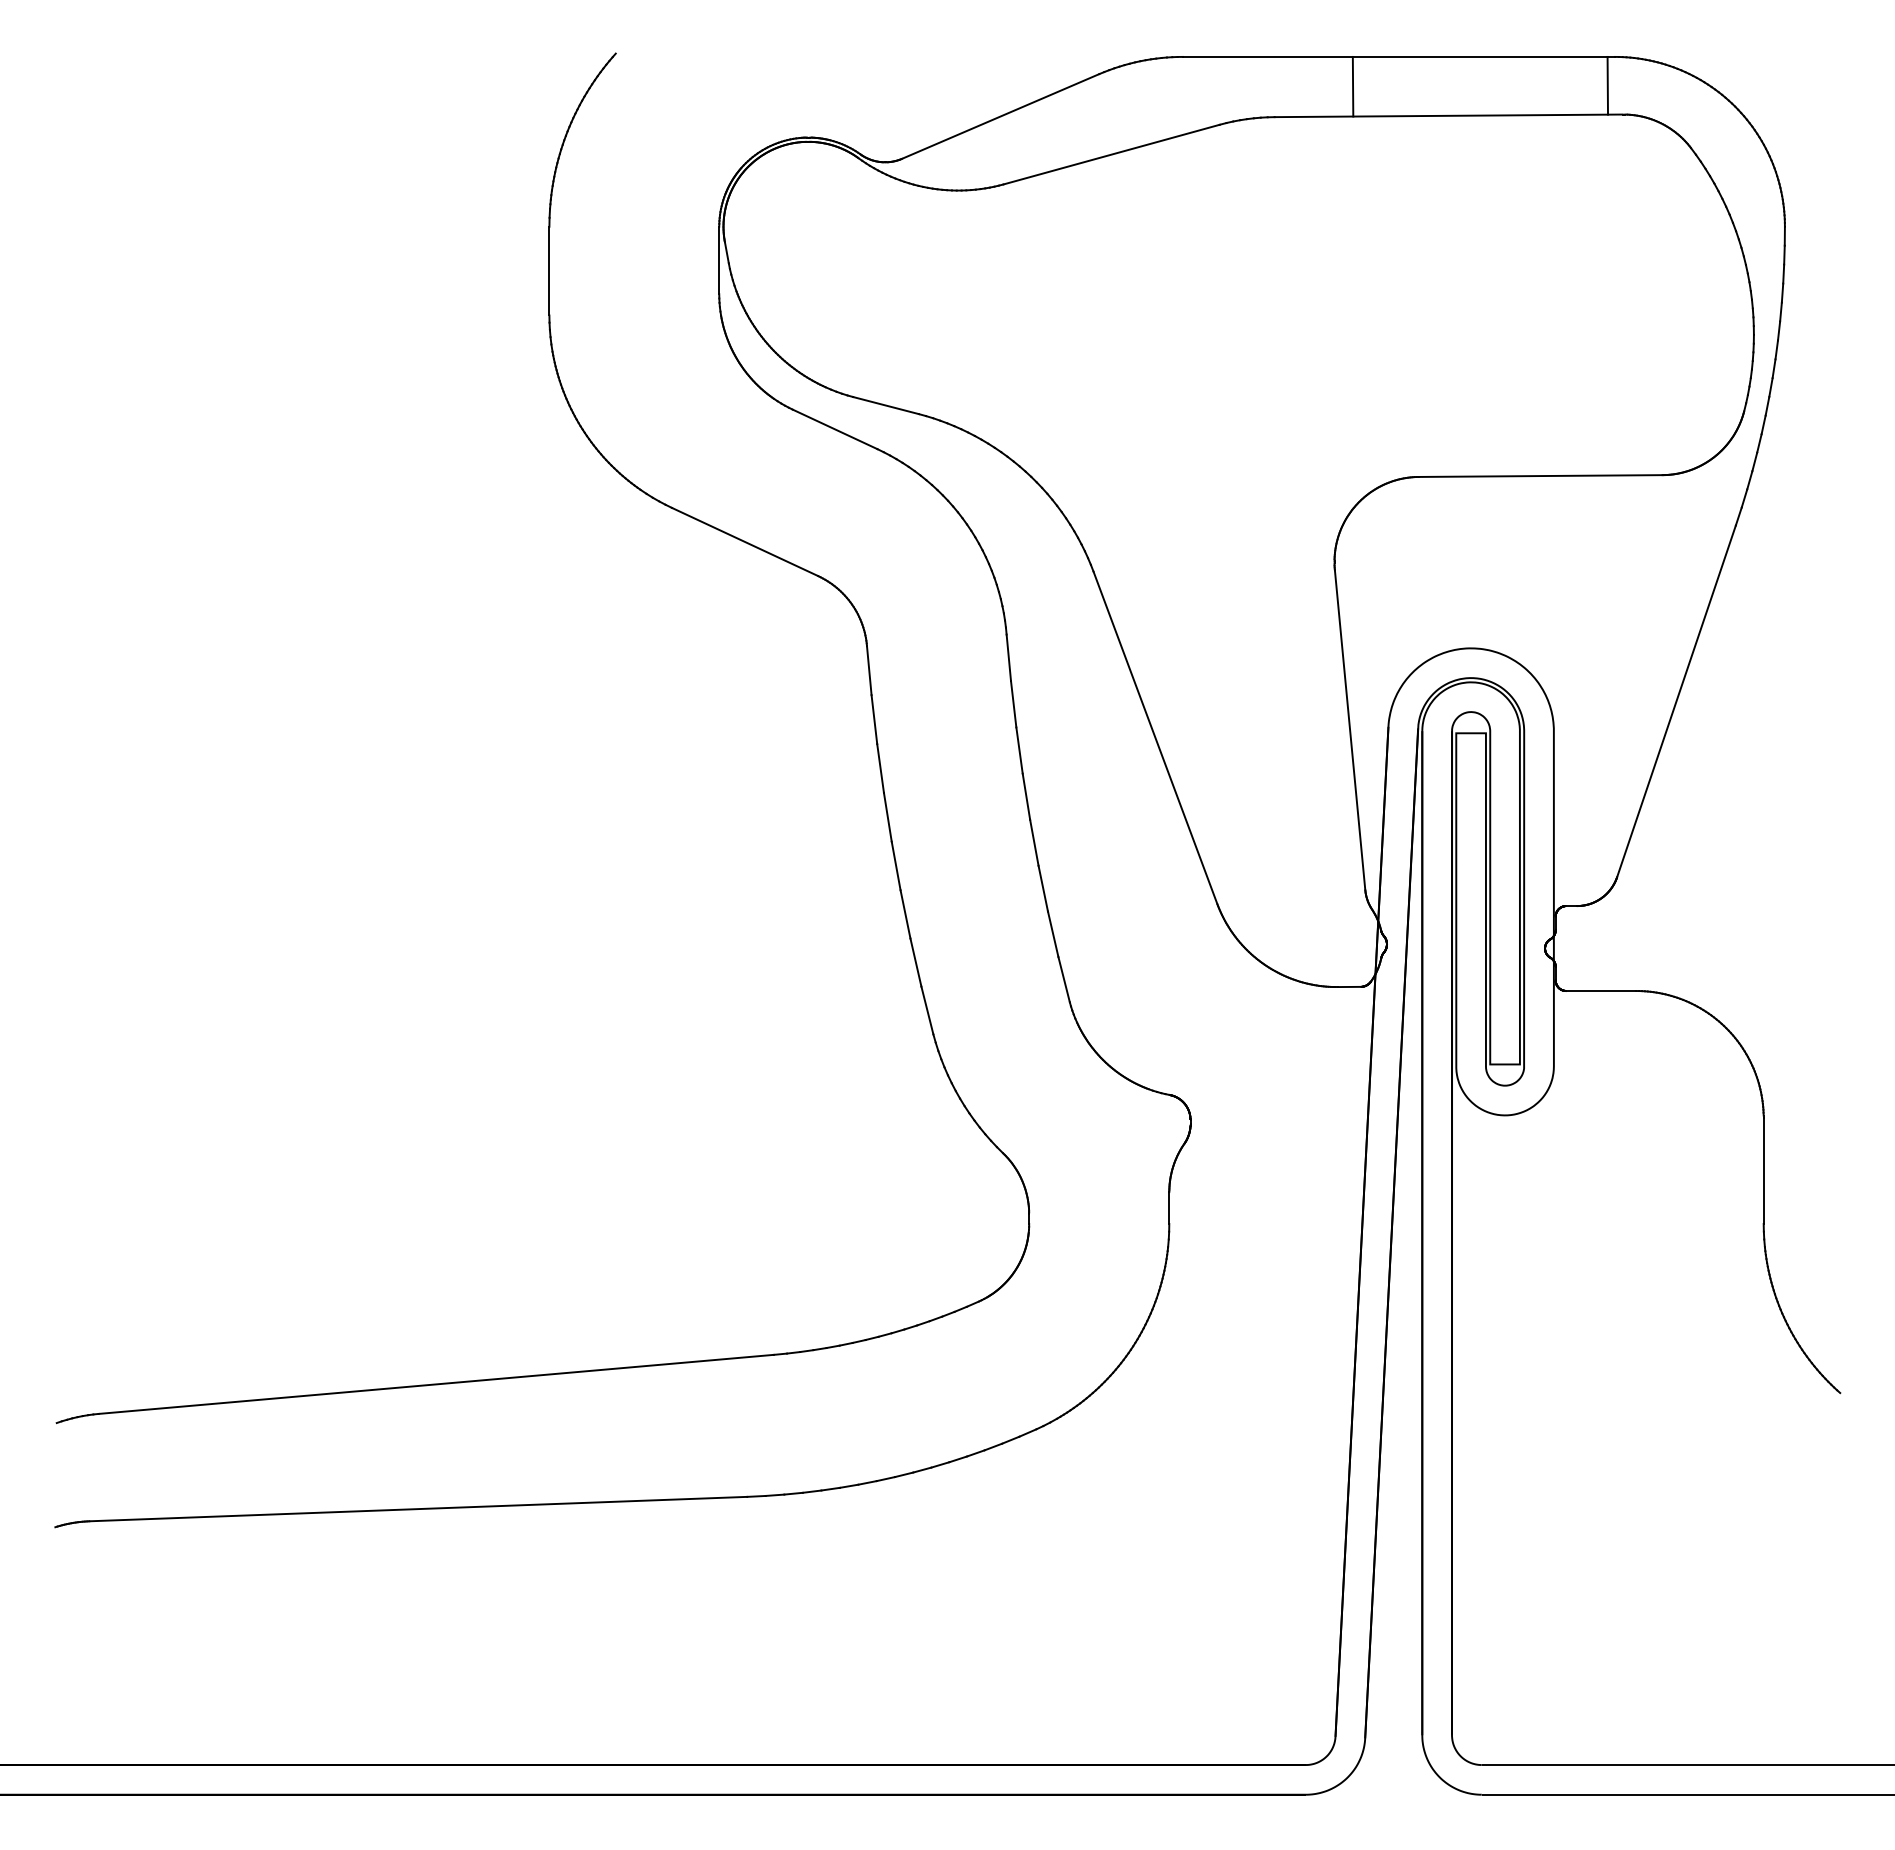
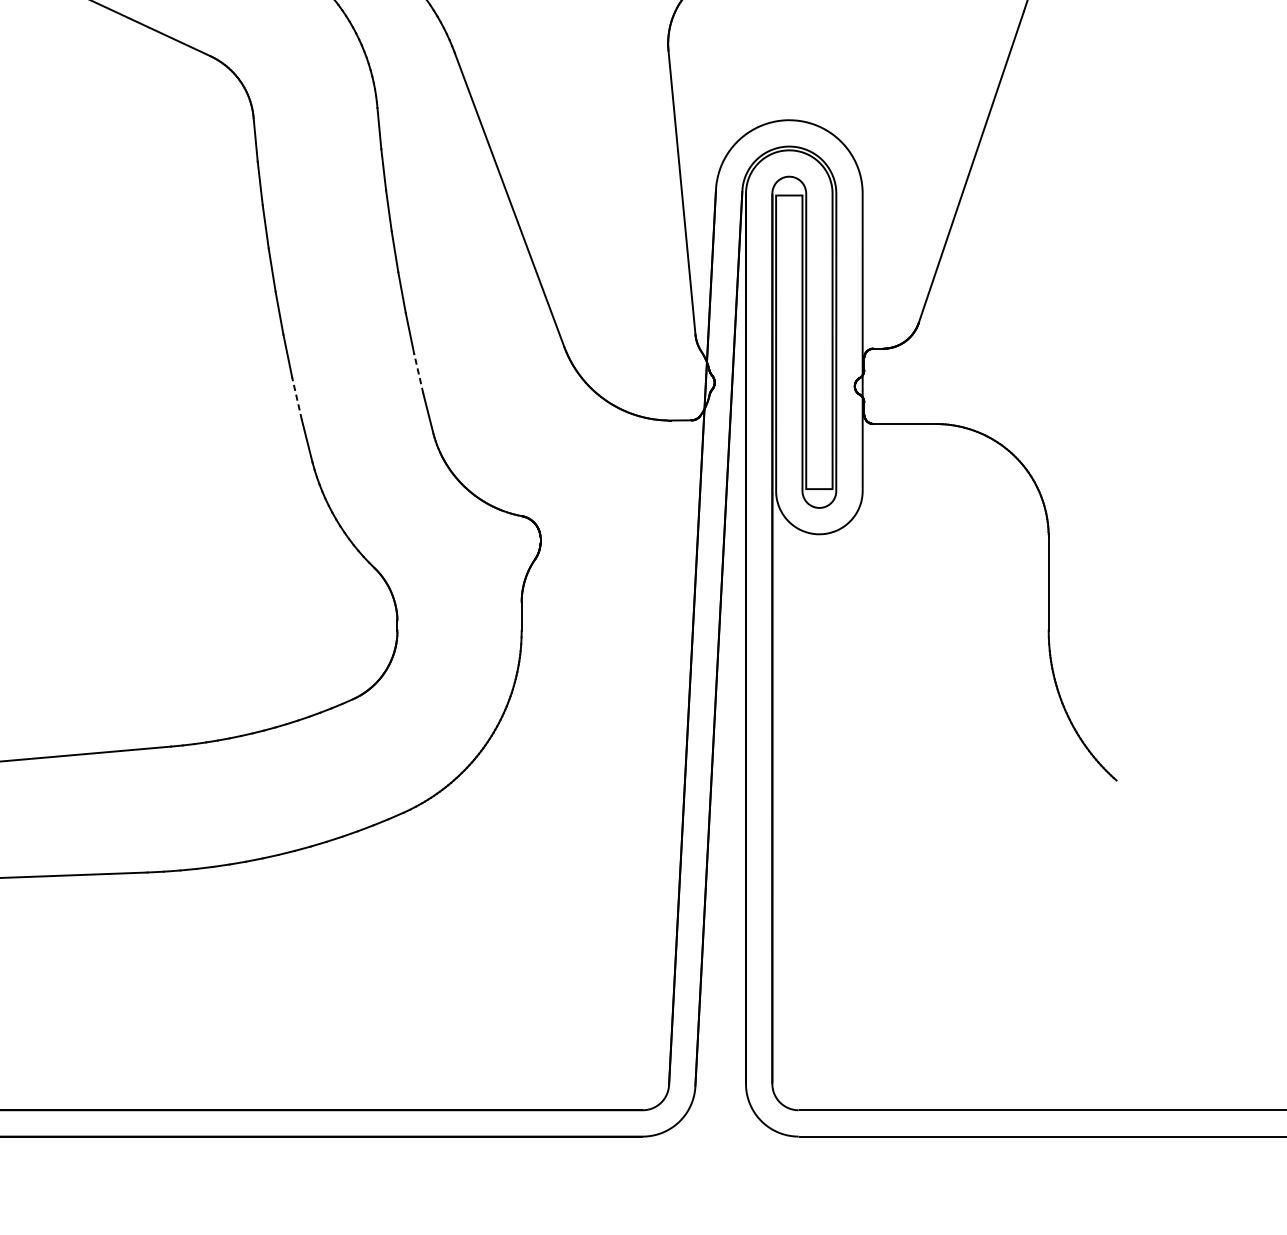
line: (1053, 933) -> (419, 373), solid -> dashed
line: (915, 962) -> (296, 398), solid -> dashed

